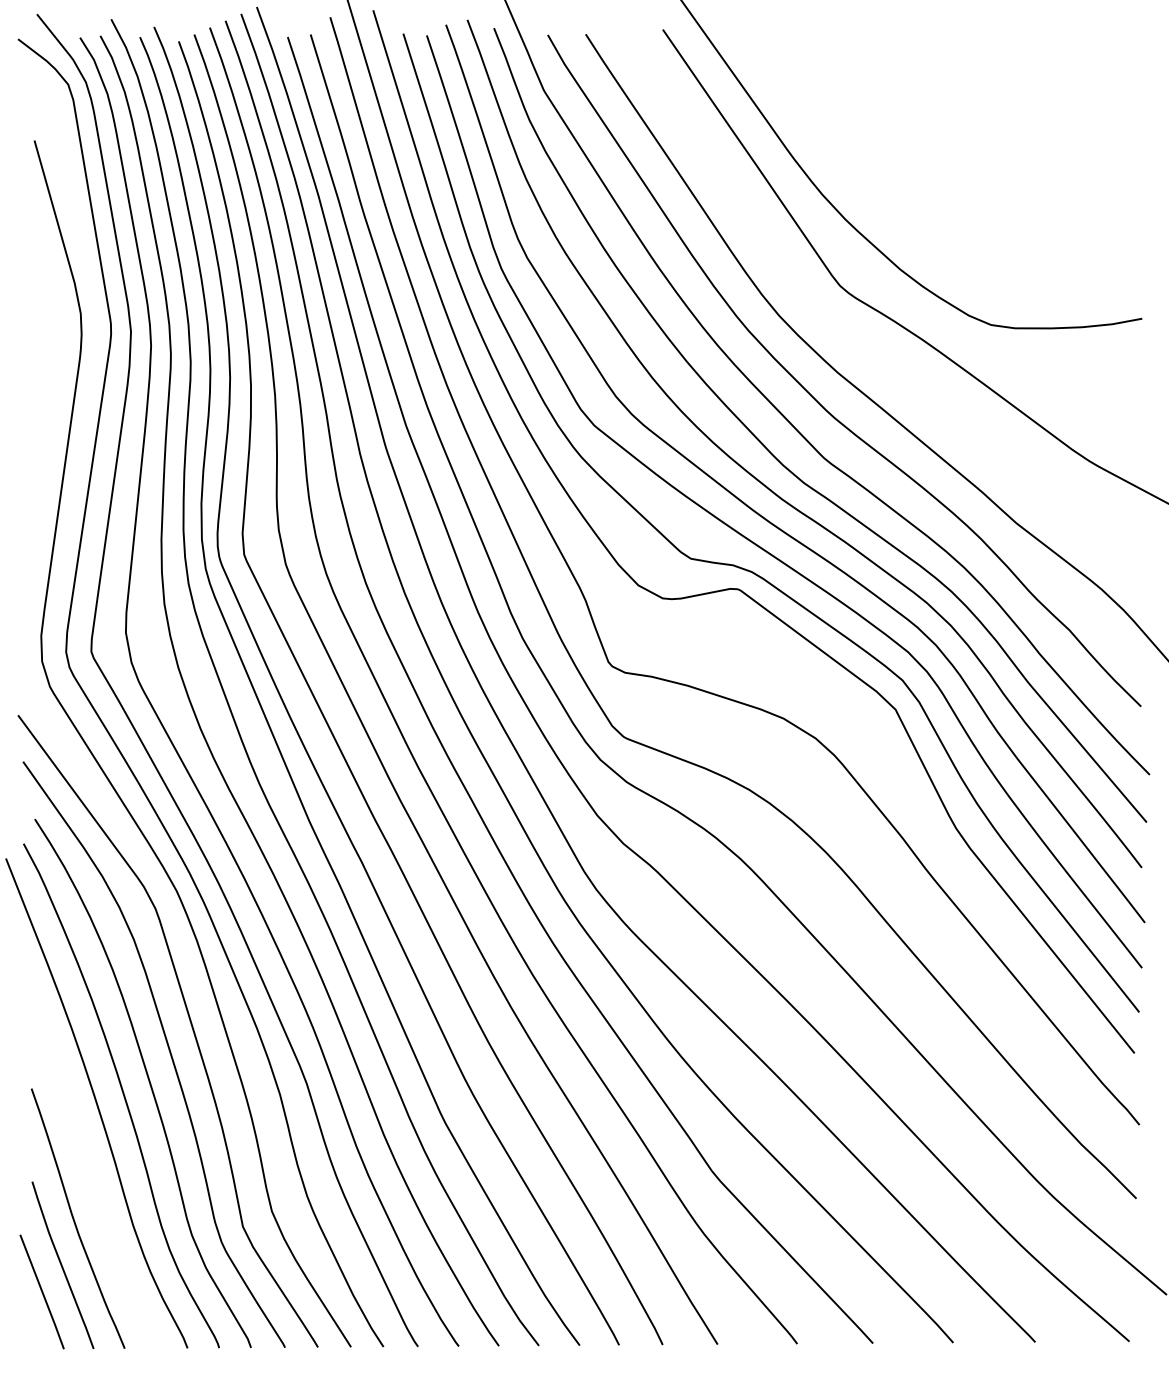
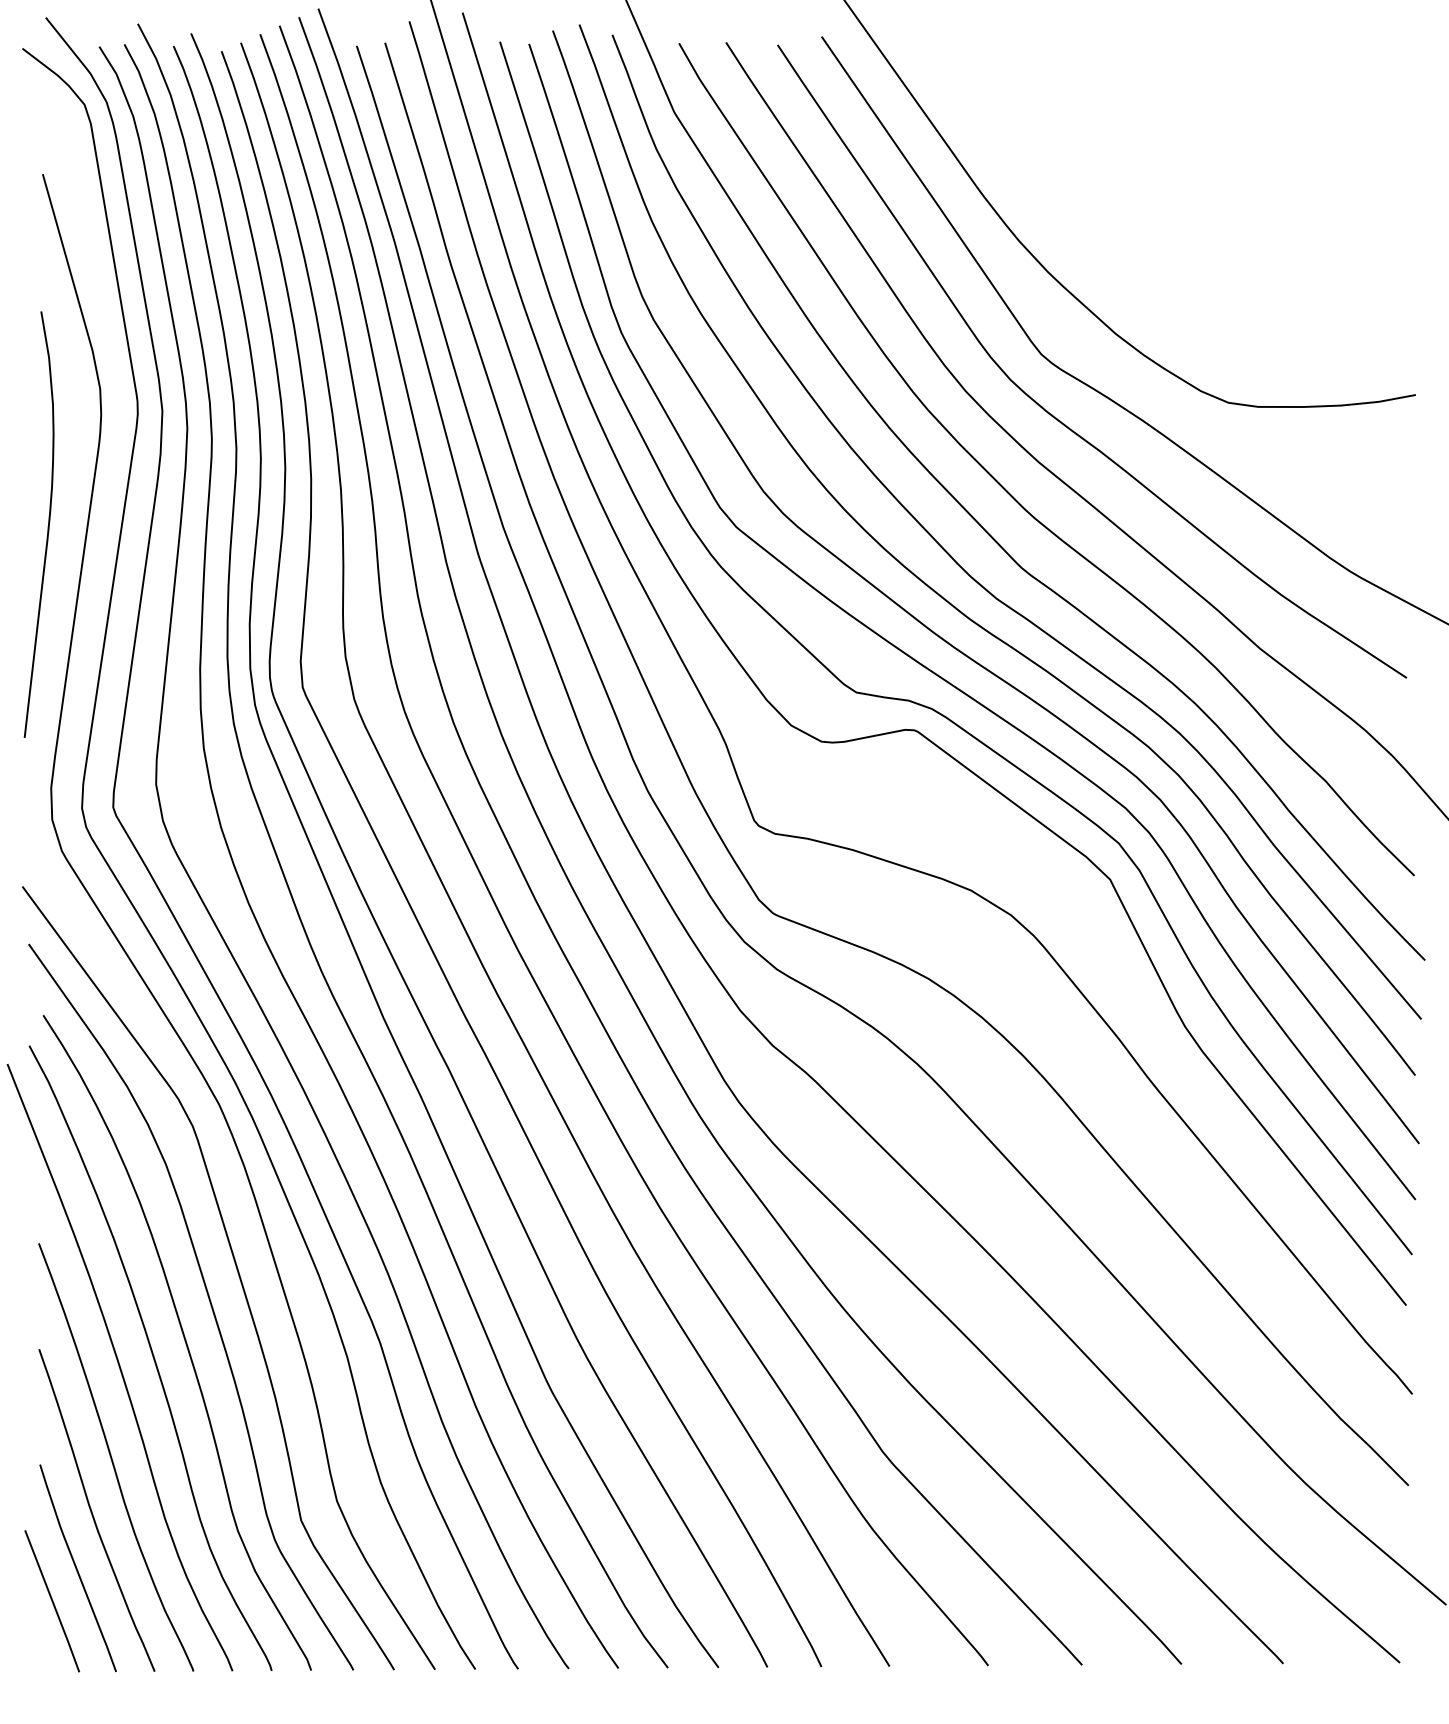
curve: (849, 334) -> (1052, 414), added
curve: (38, 424) -> (47, 526), added
curve: (90, 1175) -> (112, 1457), added

